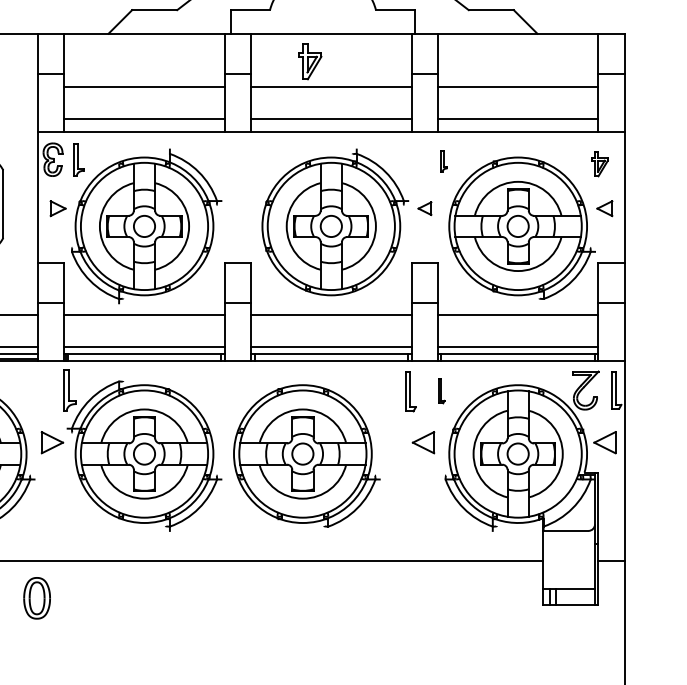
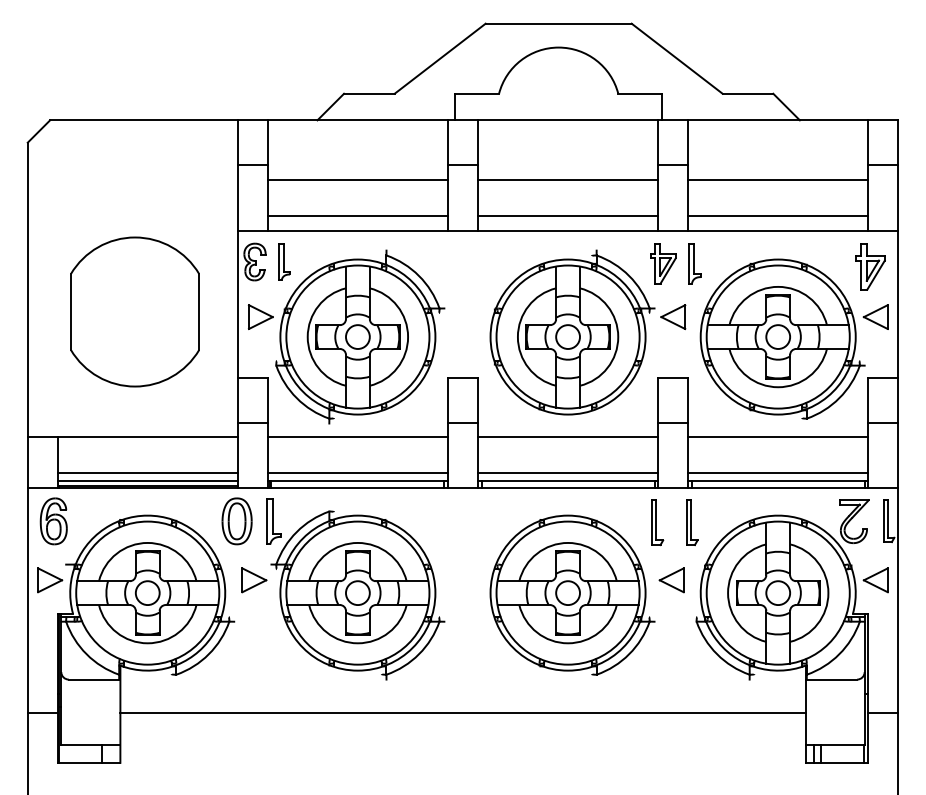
part: (310, 61) -> (663, 263), moved
part: (443, 161) -> (694, 263), size x1.67
part: (600, 163) -> (870, 266), size x1.67
part: (57, 208) -> (260, 316), size x1.43
part: (425, 208) -> (673, 316), size x1.67
part: (604, 208) -> (875, 316), size x1.43
part: (441, 391) -> (692, 522), size x1.67
part: (306, 455) -> (572, 594), moved
part: (36, 598) -> (236, 521), moved

